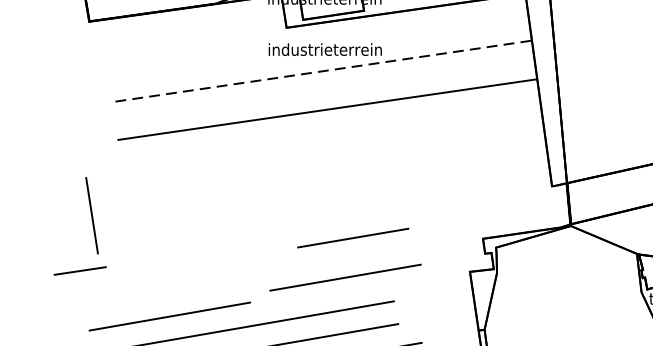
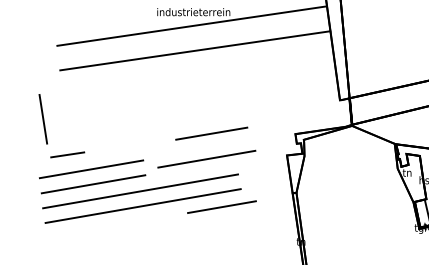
line: (321, 71) -> (191, 26), dashed -> solid
line: (79, 270) -> (67, 154), moved
line: (166, 293) -> (91, 169), added

